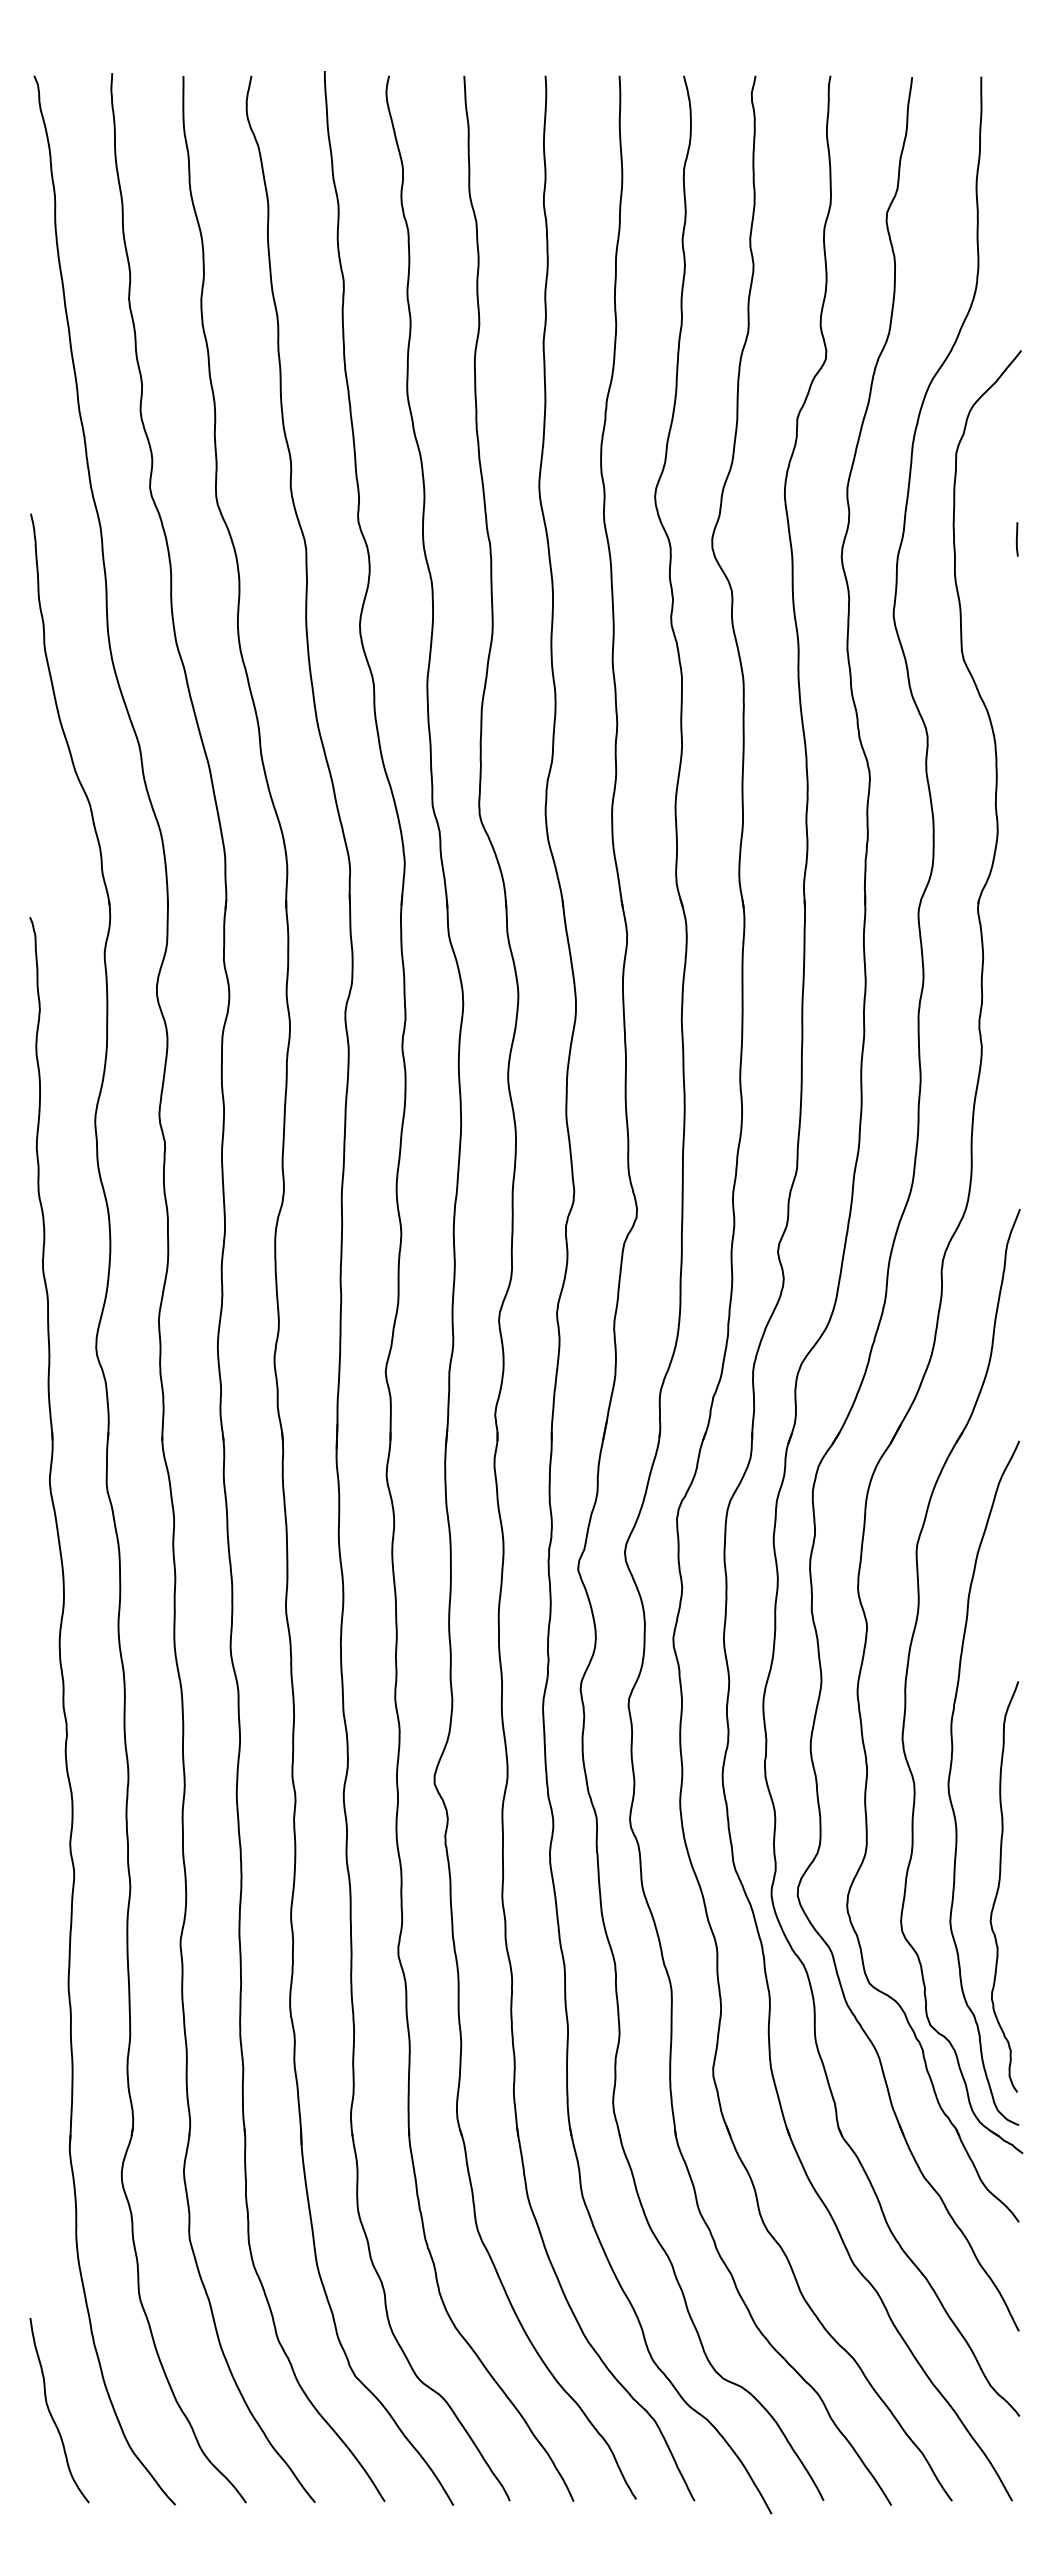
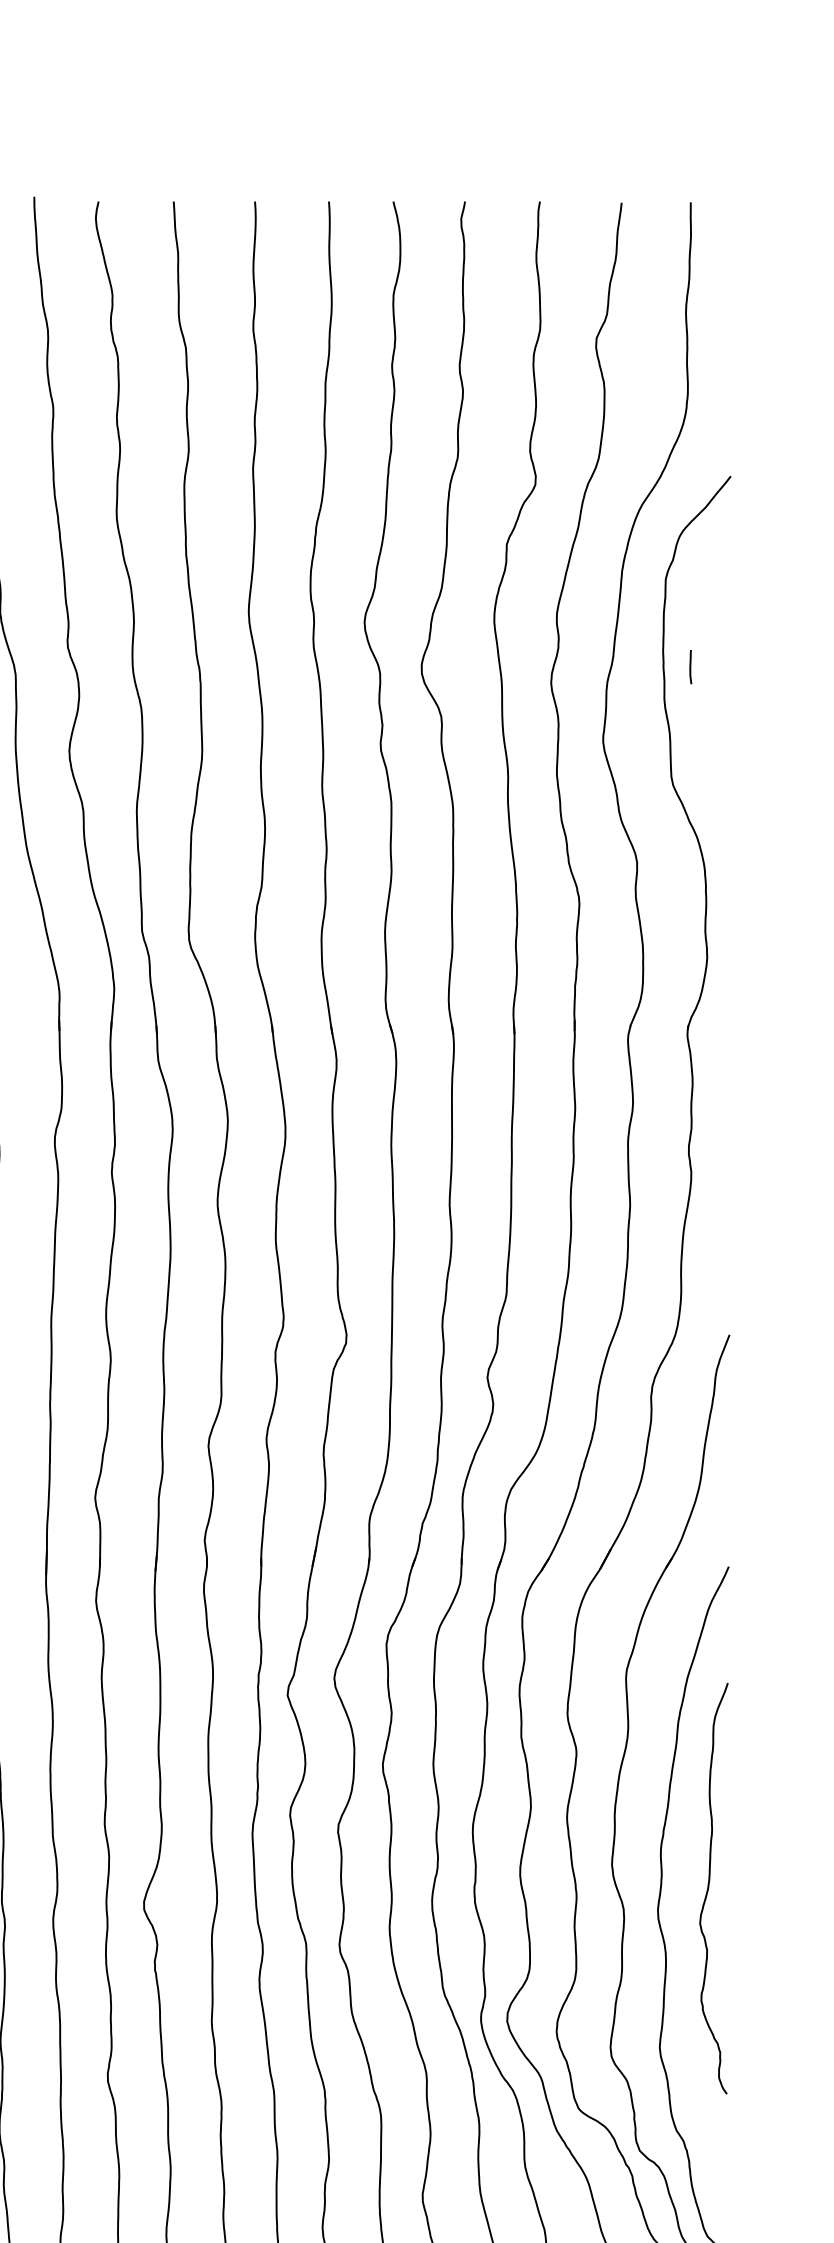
line: (1016, 539) -> (689, 667), moved
curve: (999, 1886) -> (708, 1888), moved

